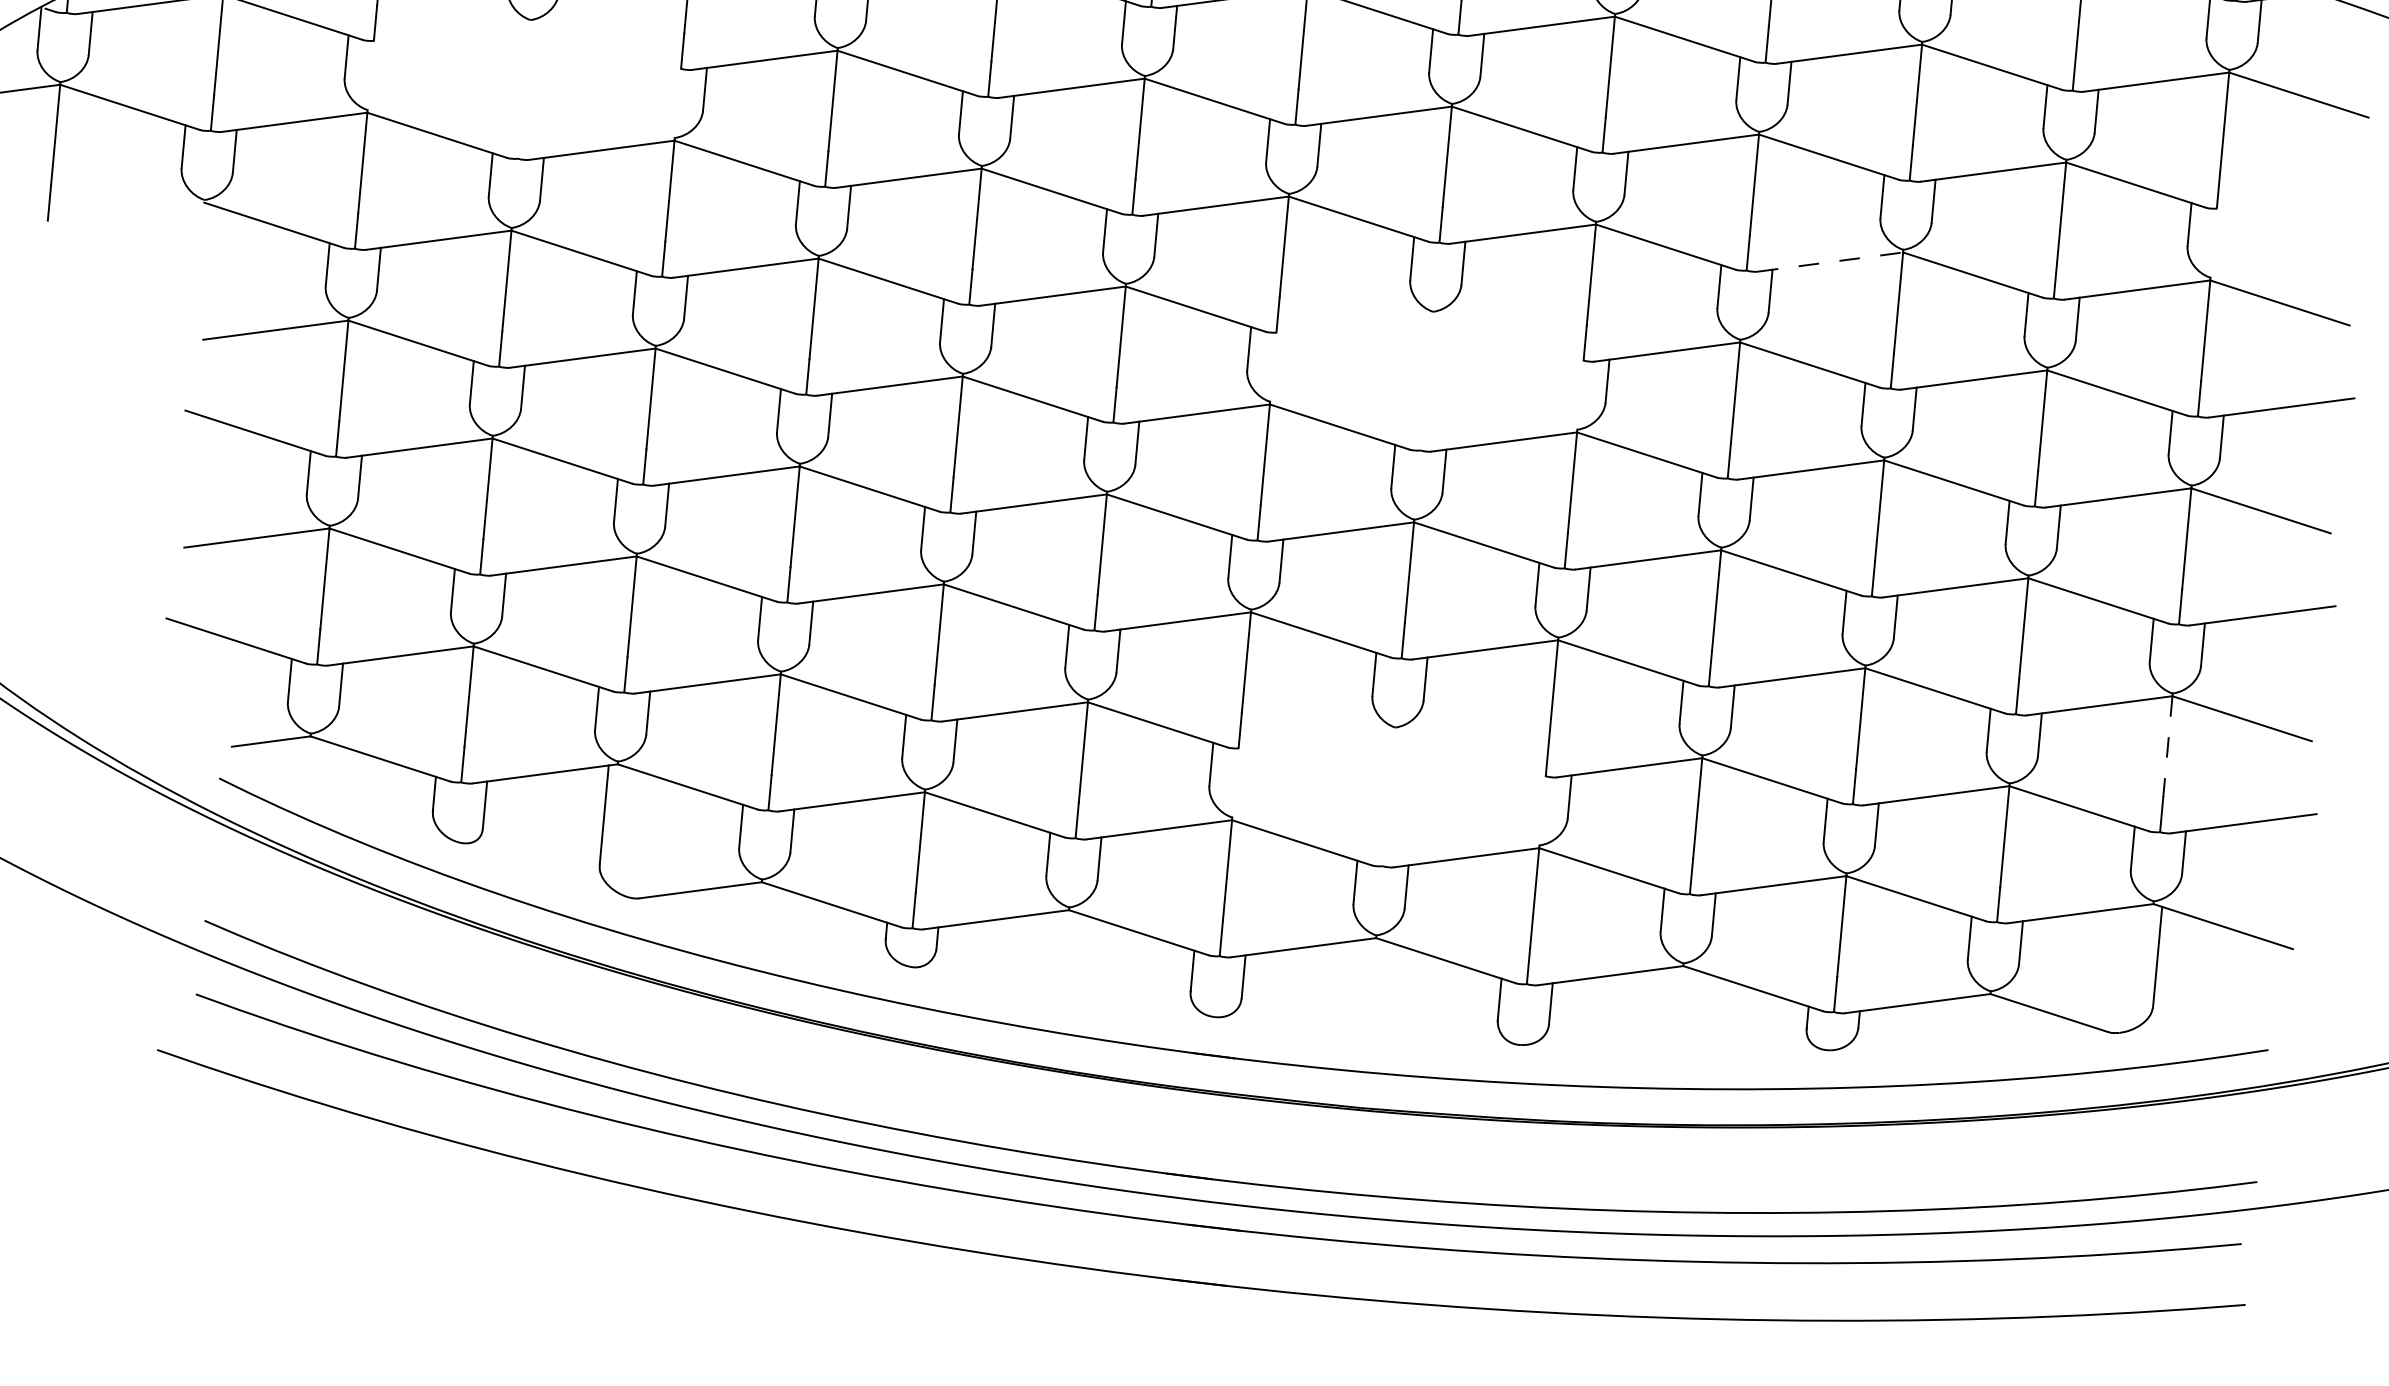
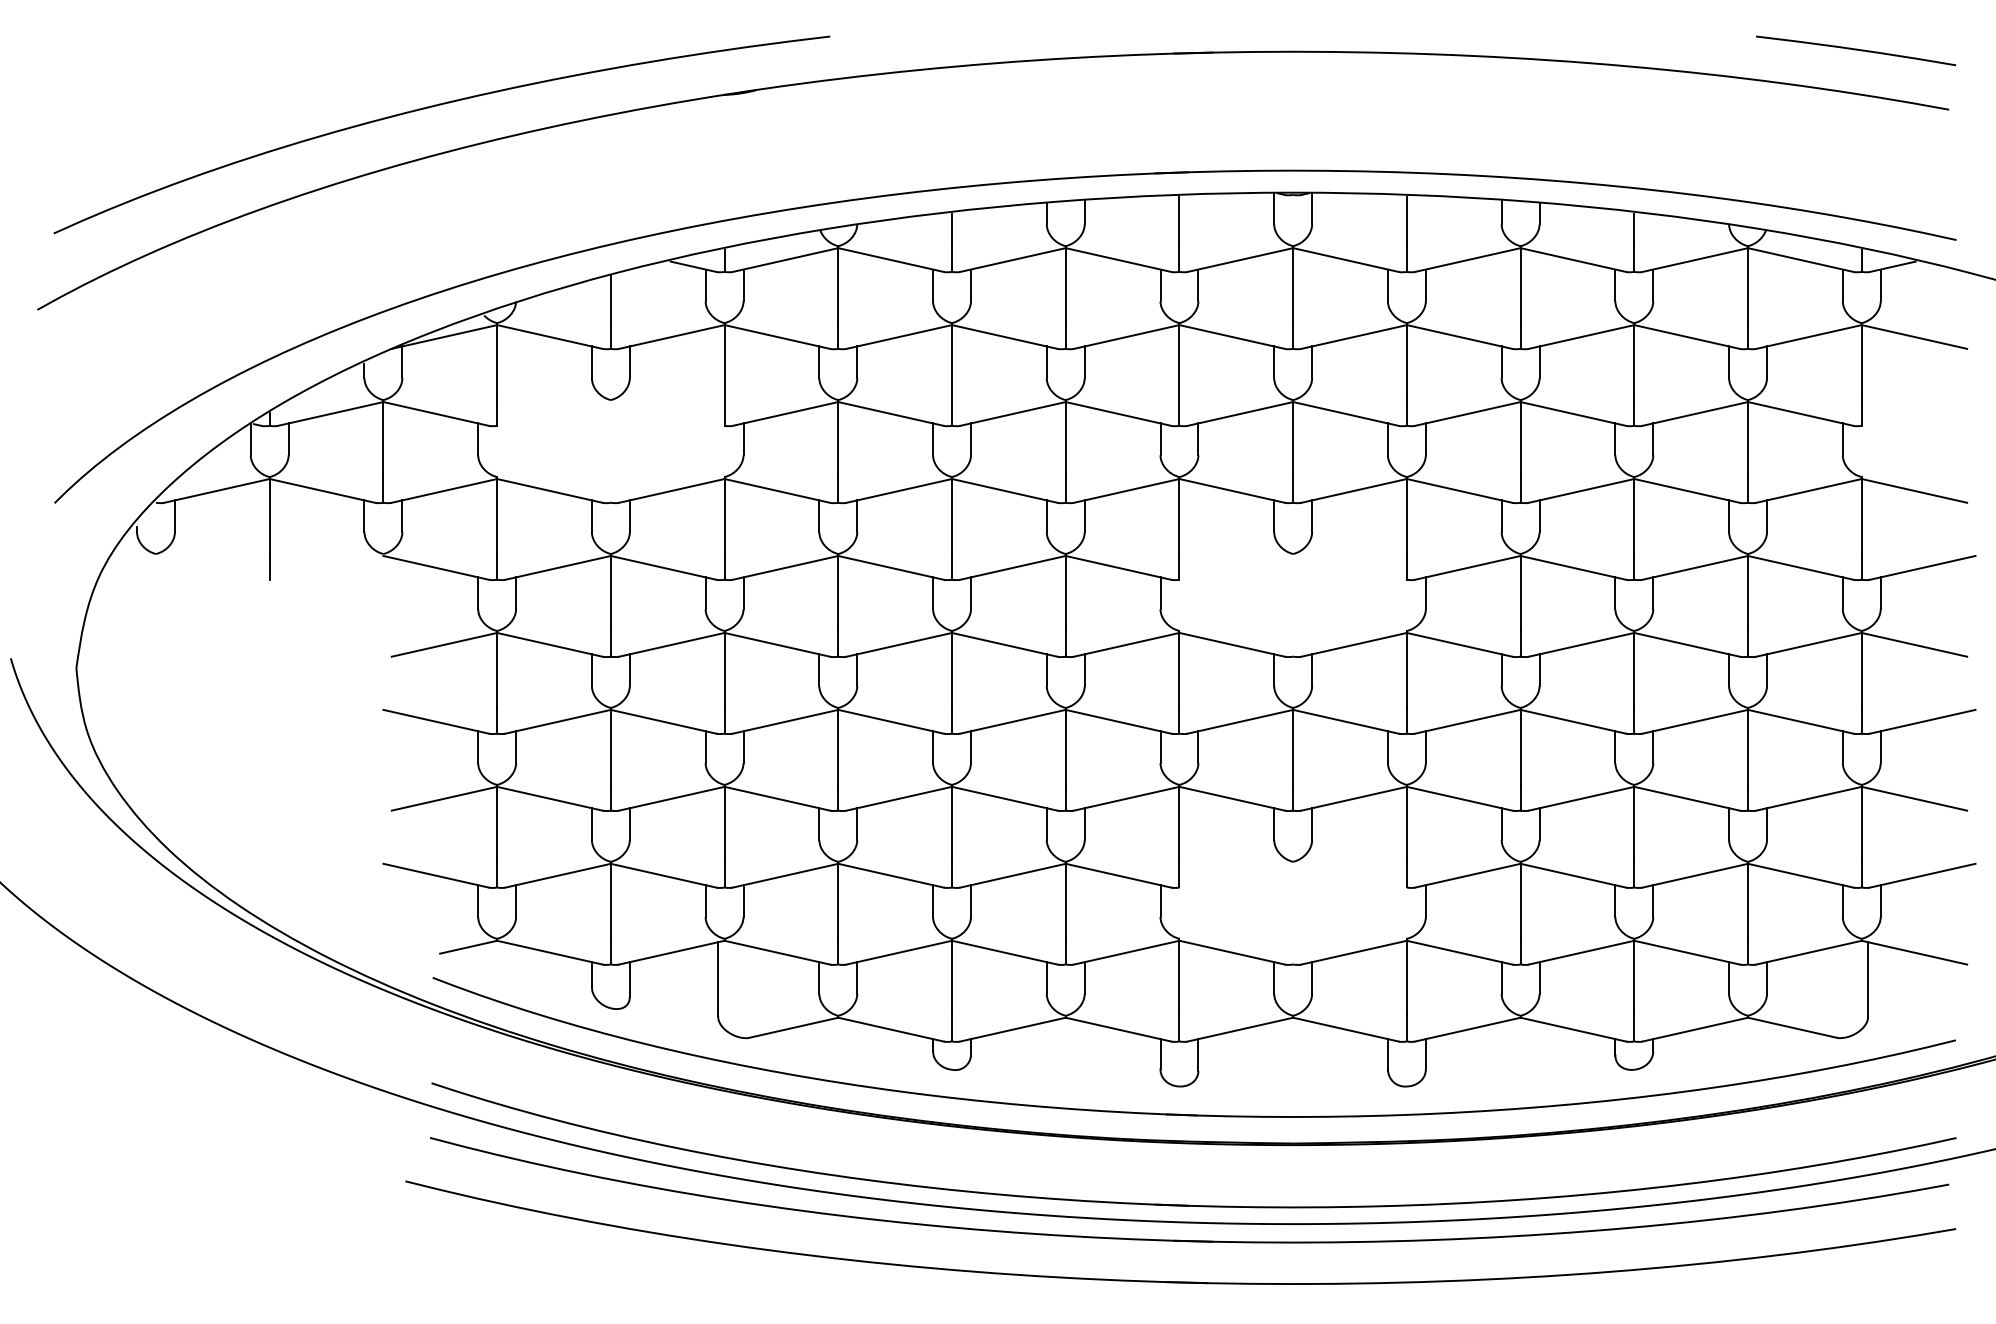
line: (1831, 261) -> (1582, 490), dashed -> solid
line: (2167, 747) -> (1861, 824), dashed -> solid

